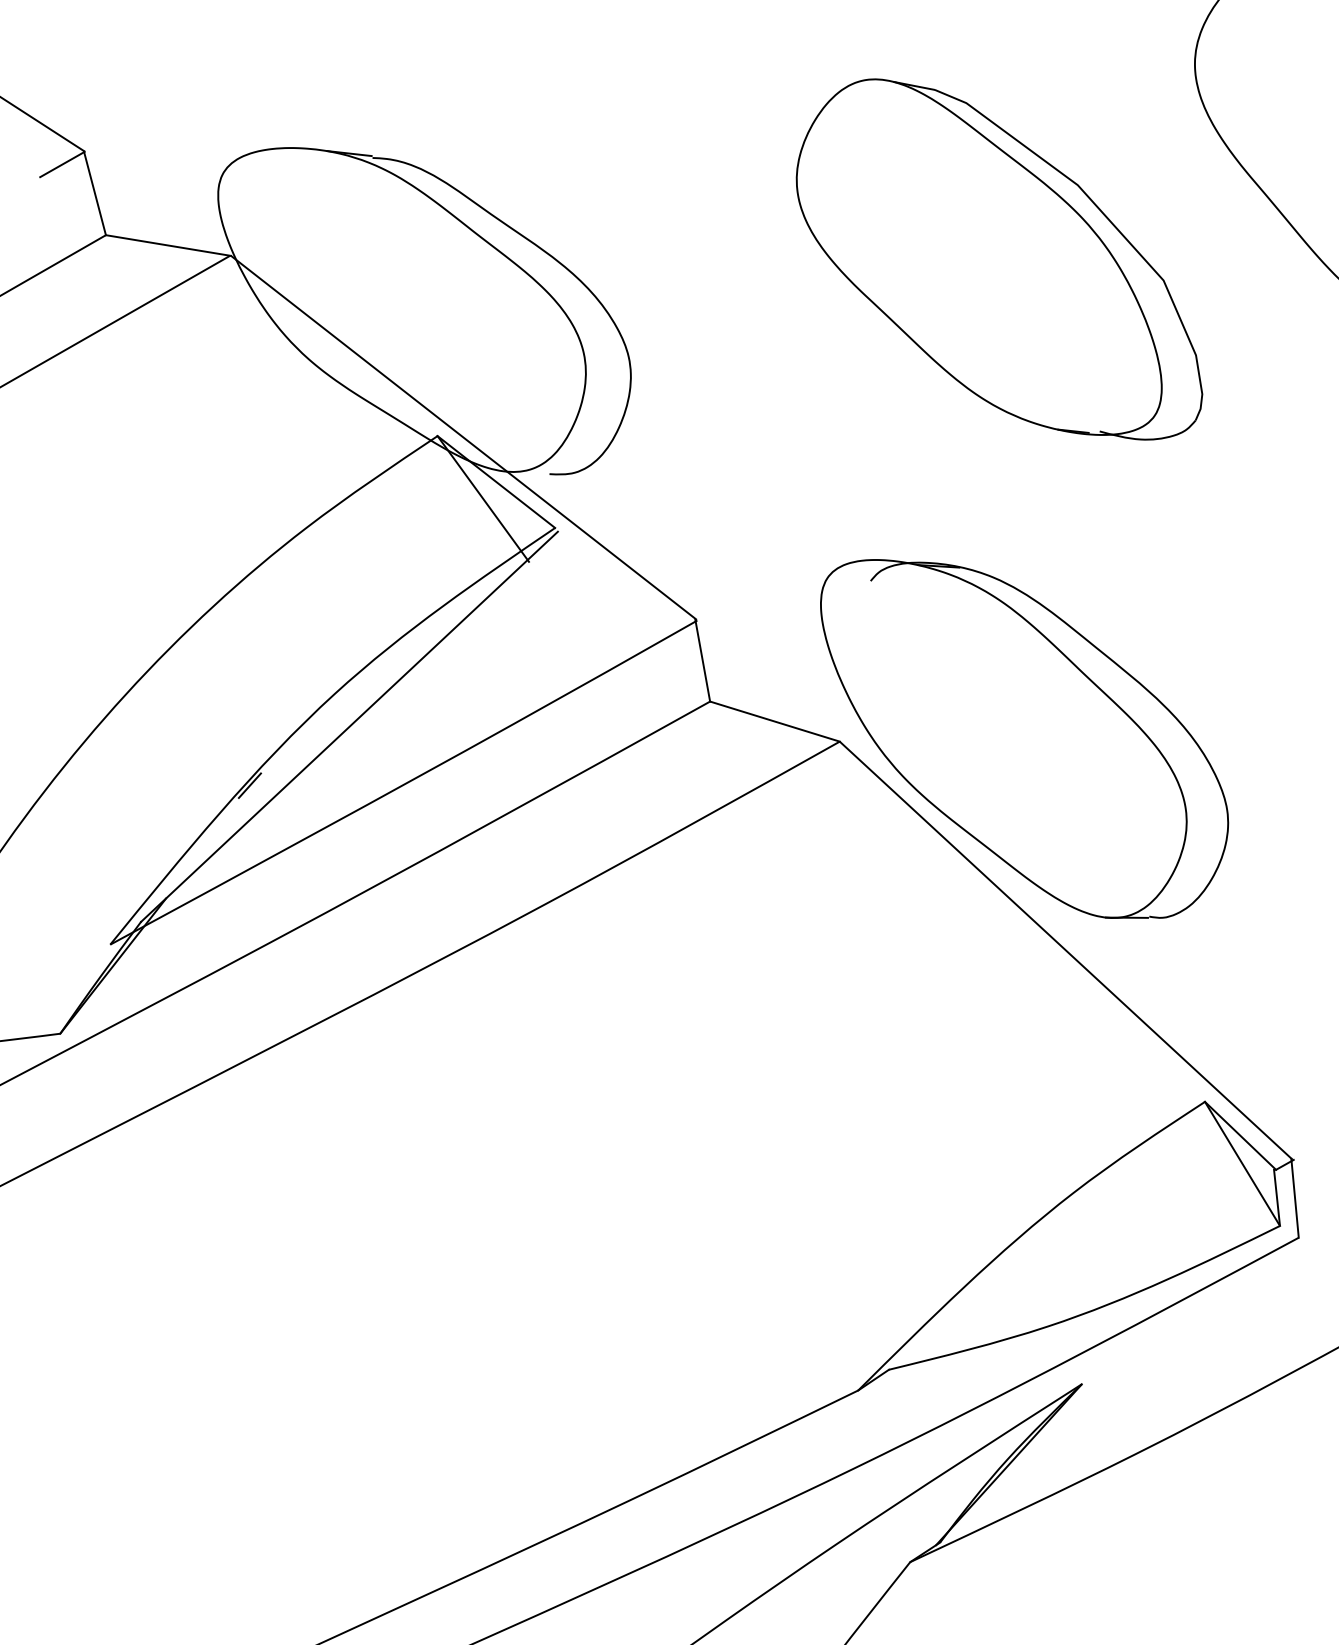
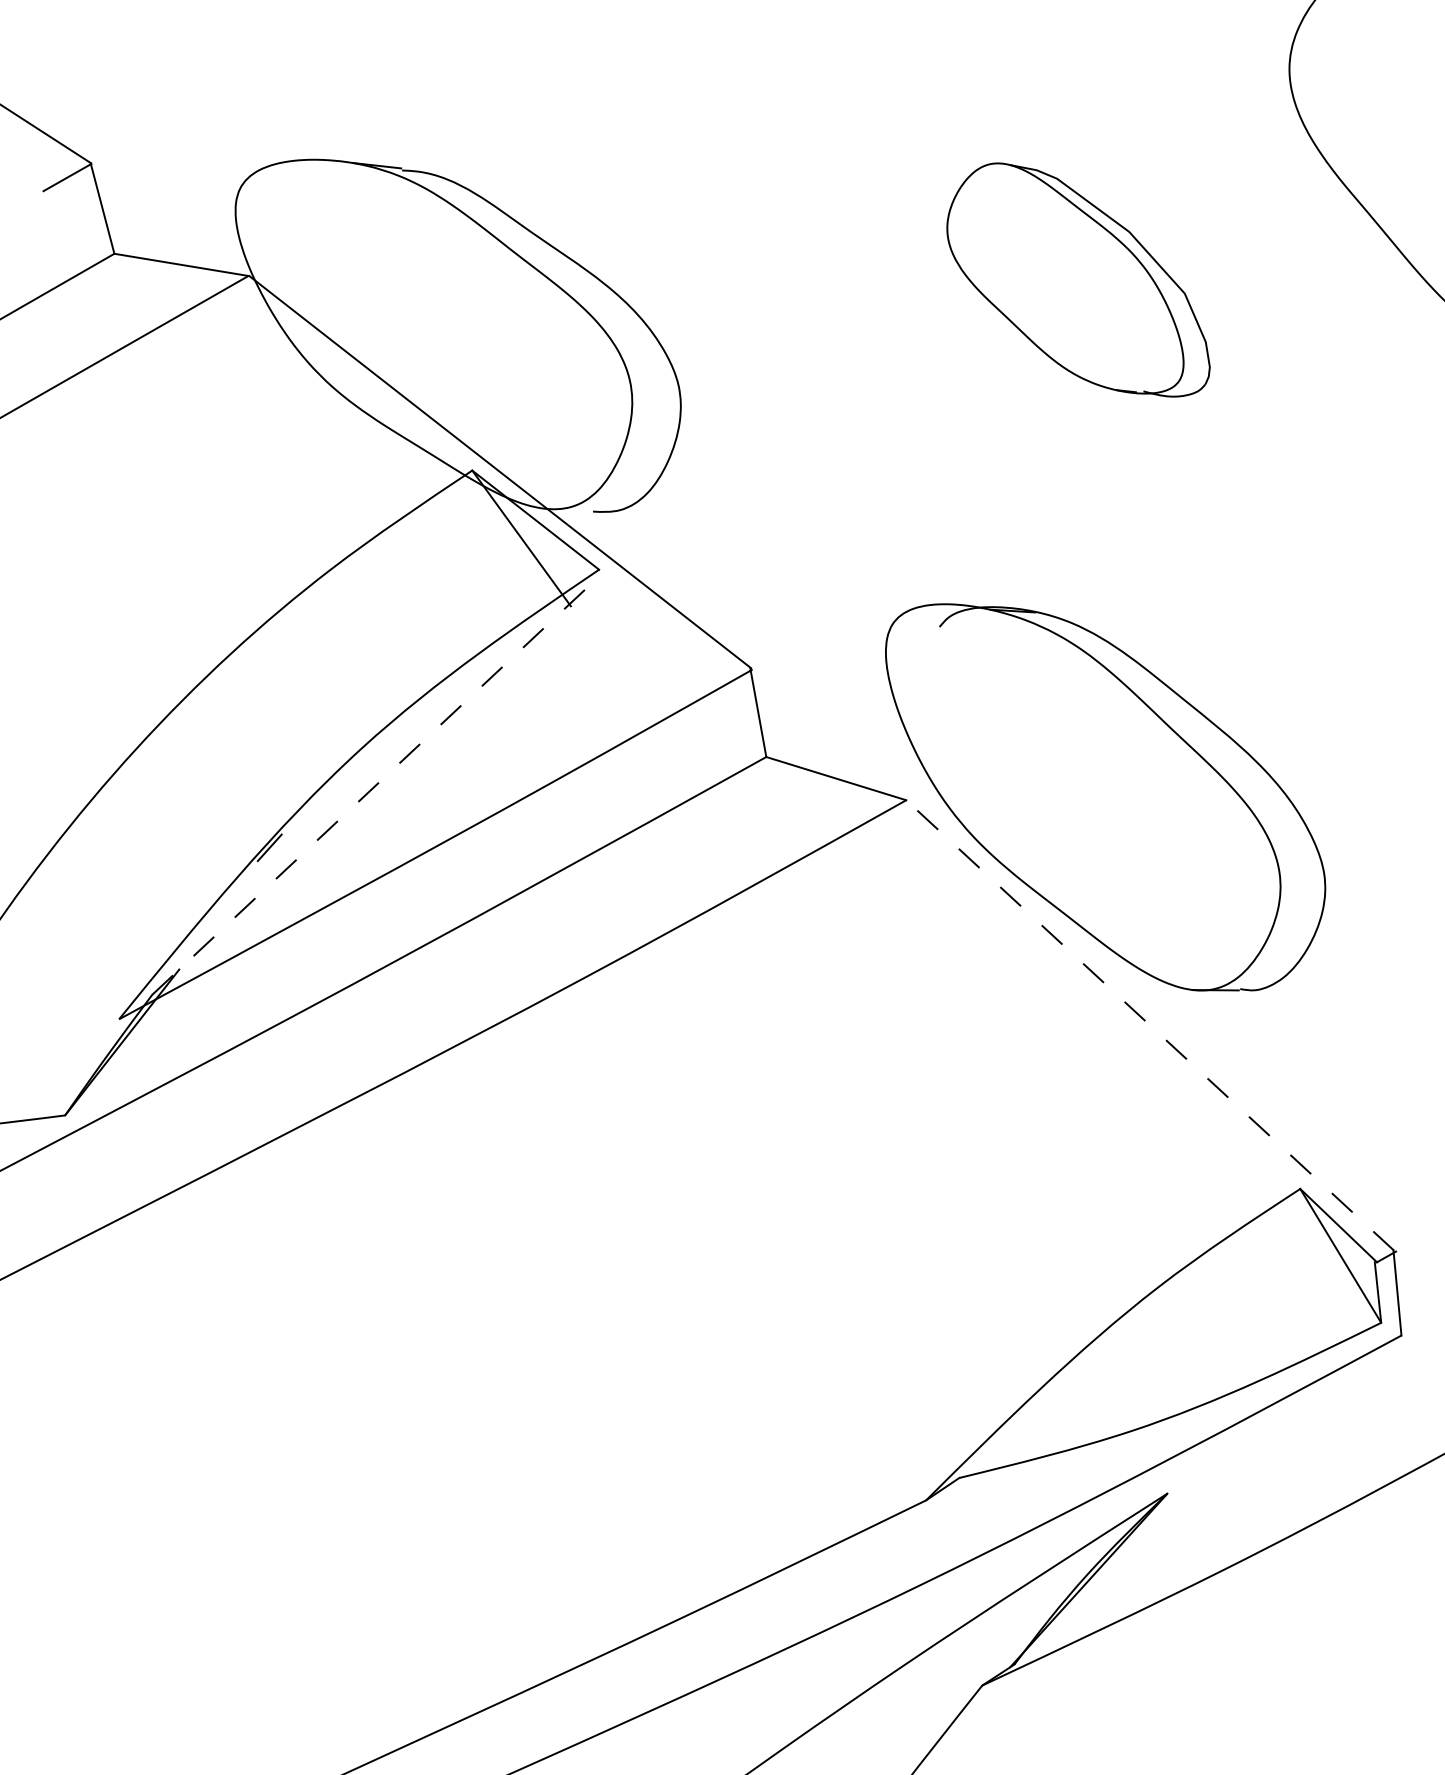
part: (999, 259) -> (1078, 280), size x0.6
line: (349, 726) -> (377, 783), solid -> dashed
line: (1065, 950) -> (1149, 1025), solid -> dashed

